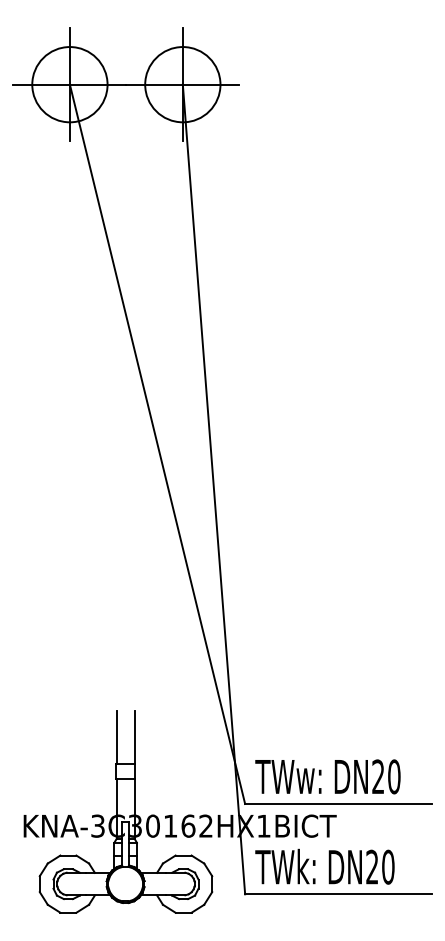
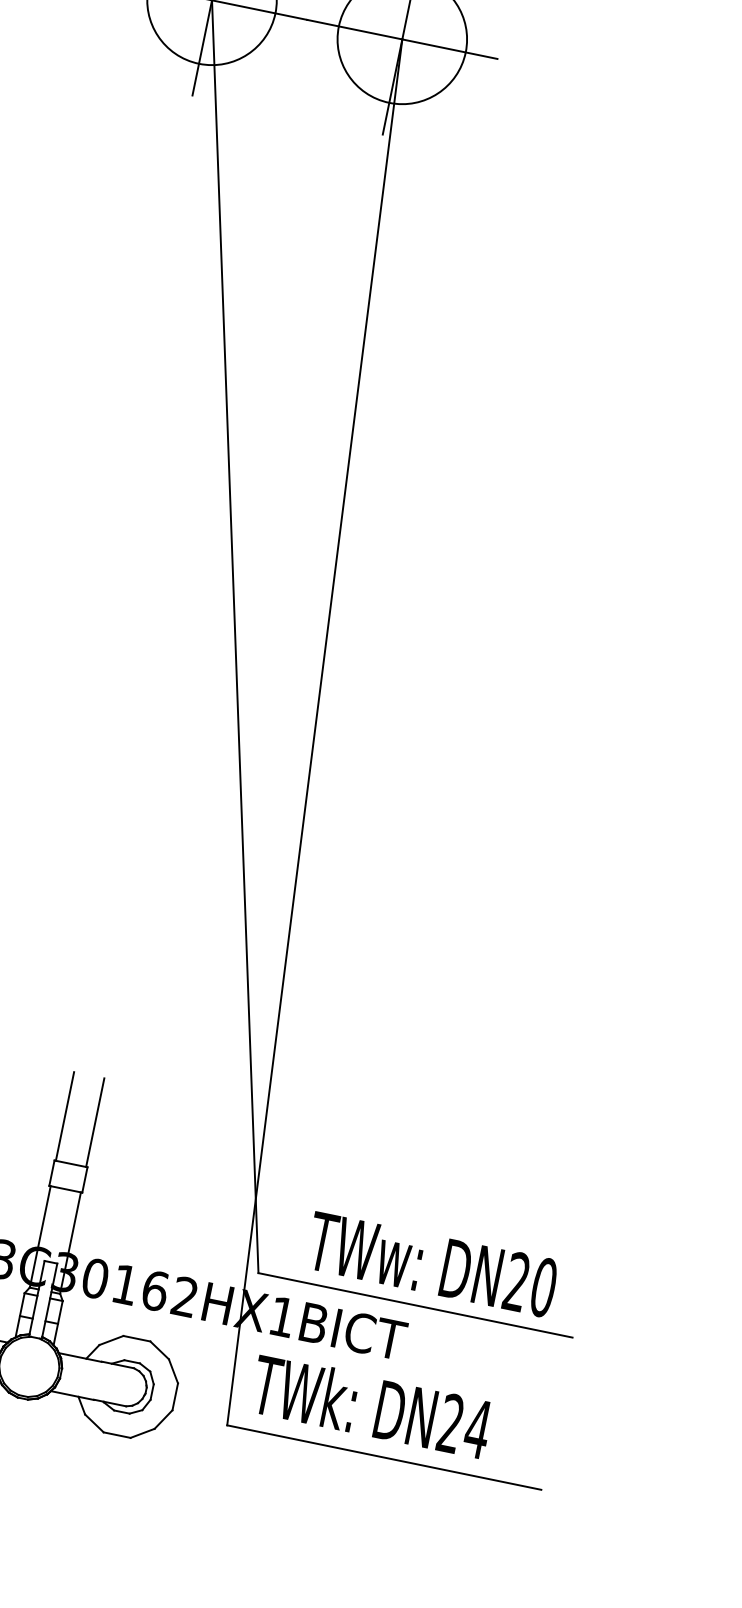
text: (327, 776) -> (431, 1263), moved
text: (387, 866) -> (476, 1427), DN20 -> DN24

